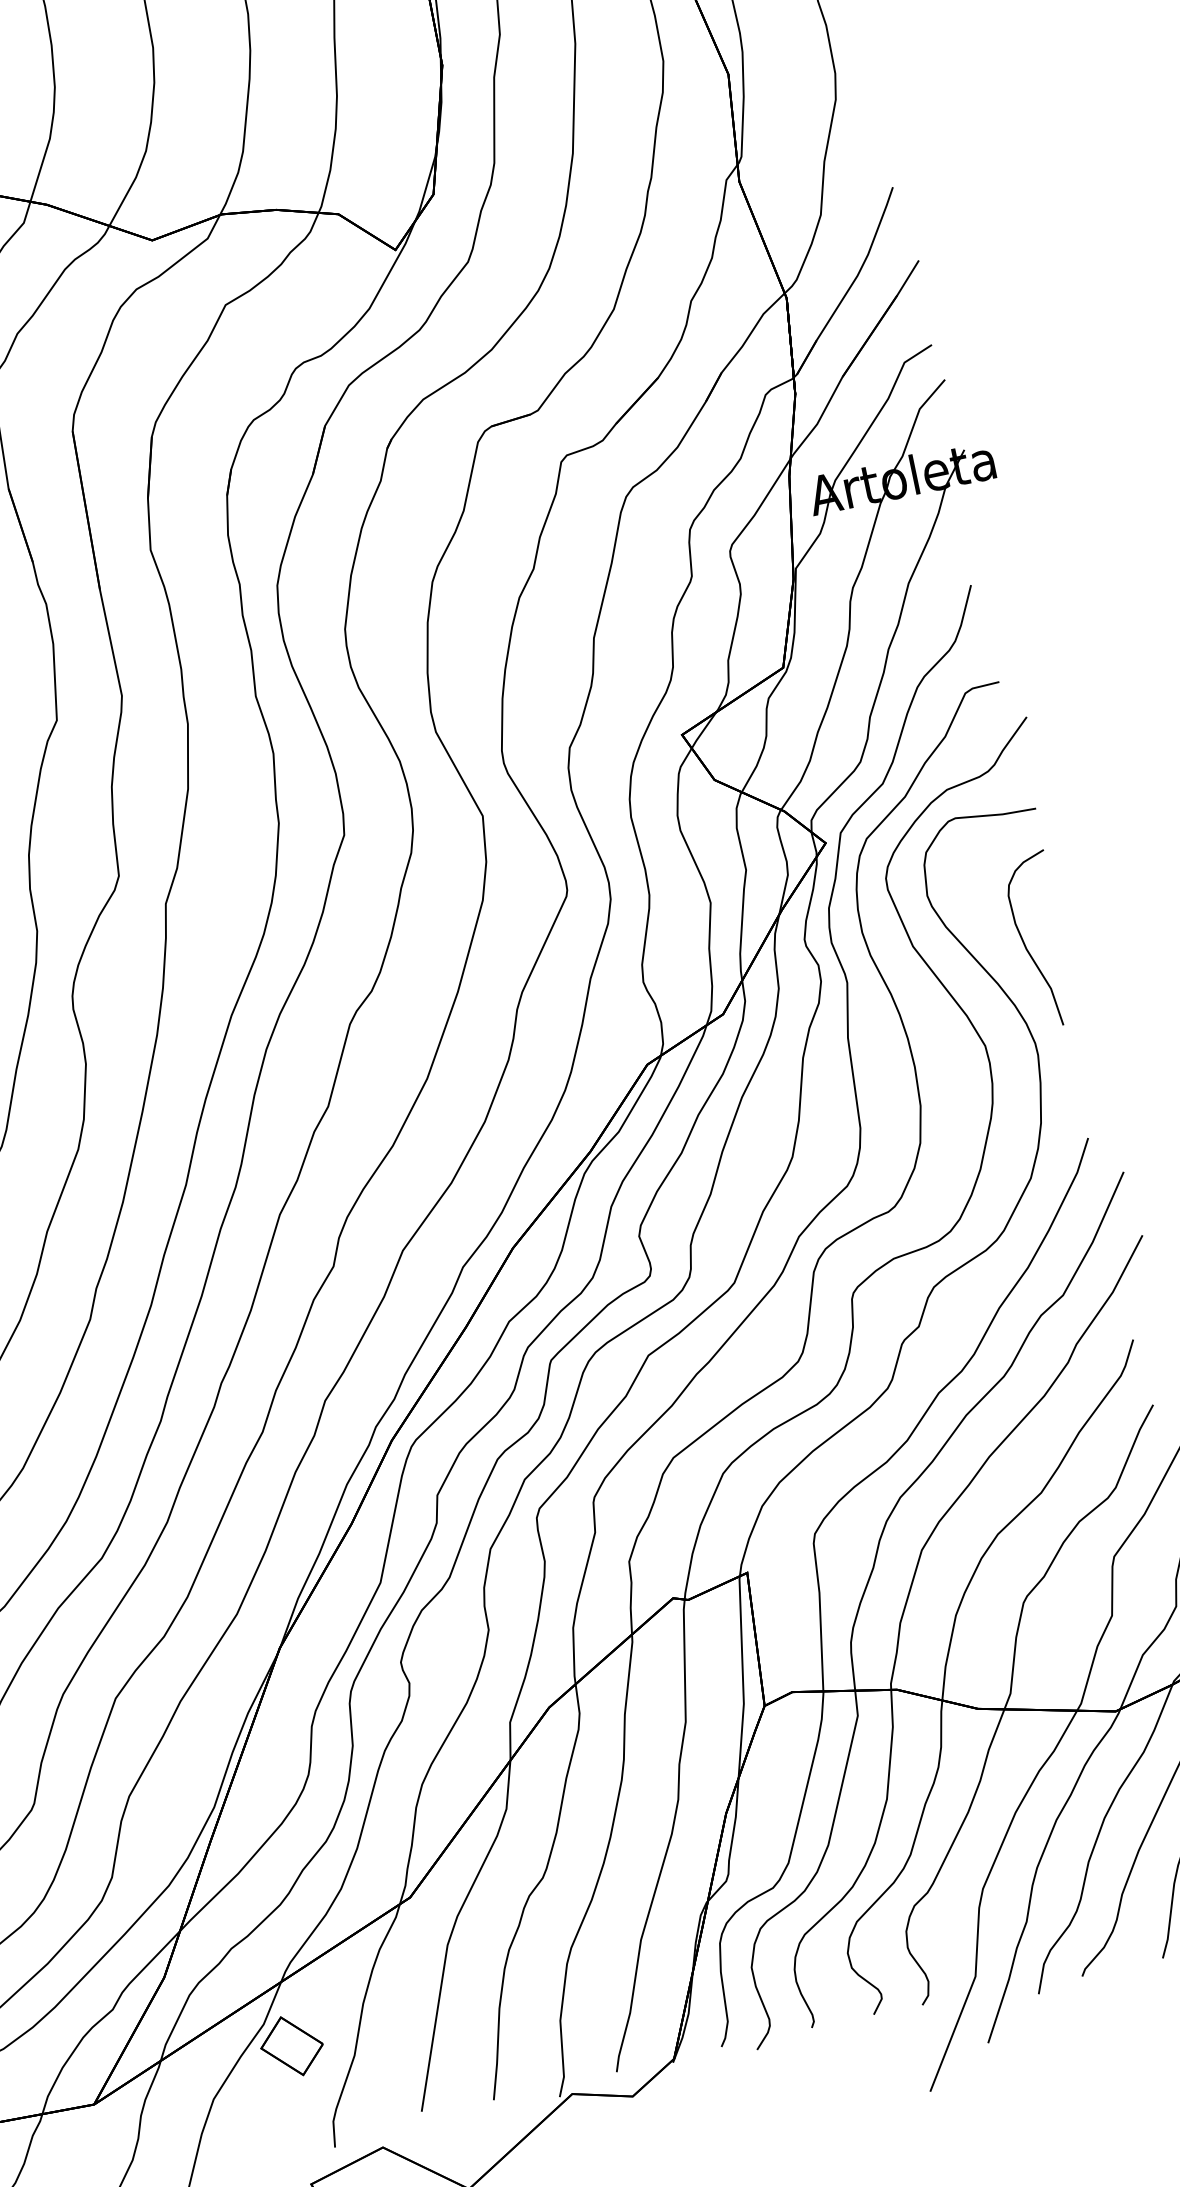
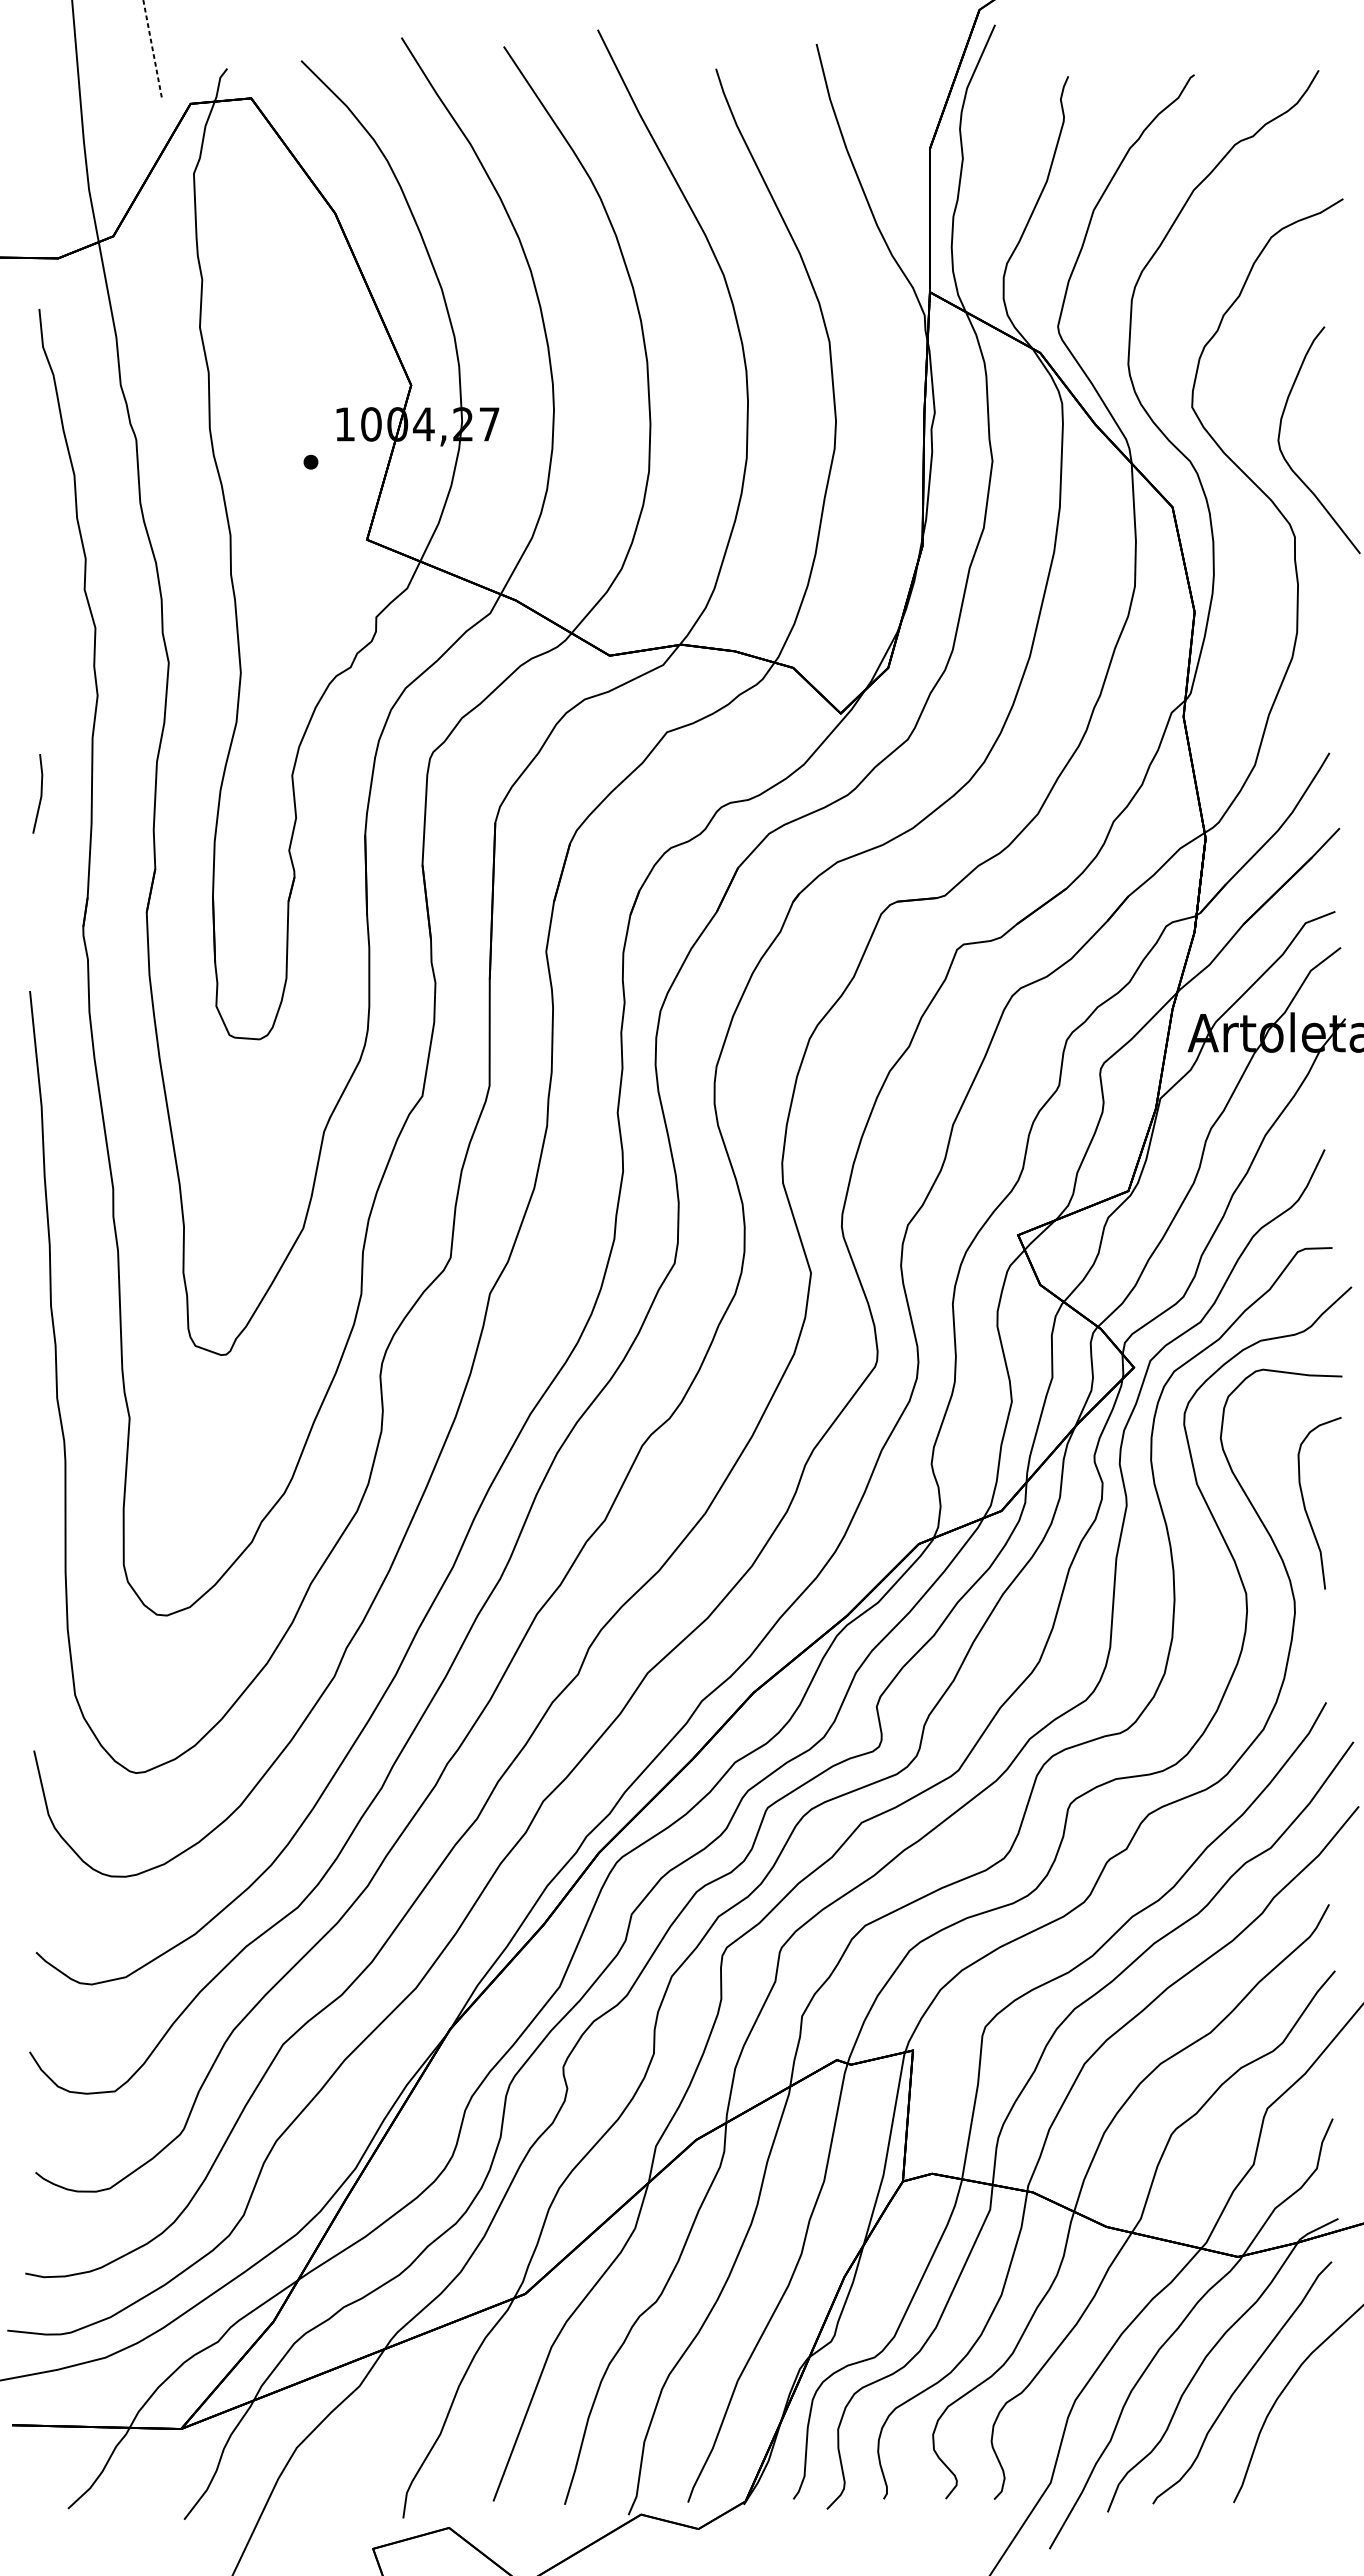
part: (291, 2046) -> (381, 2412), removed

